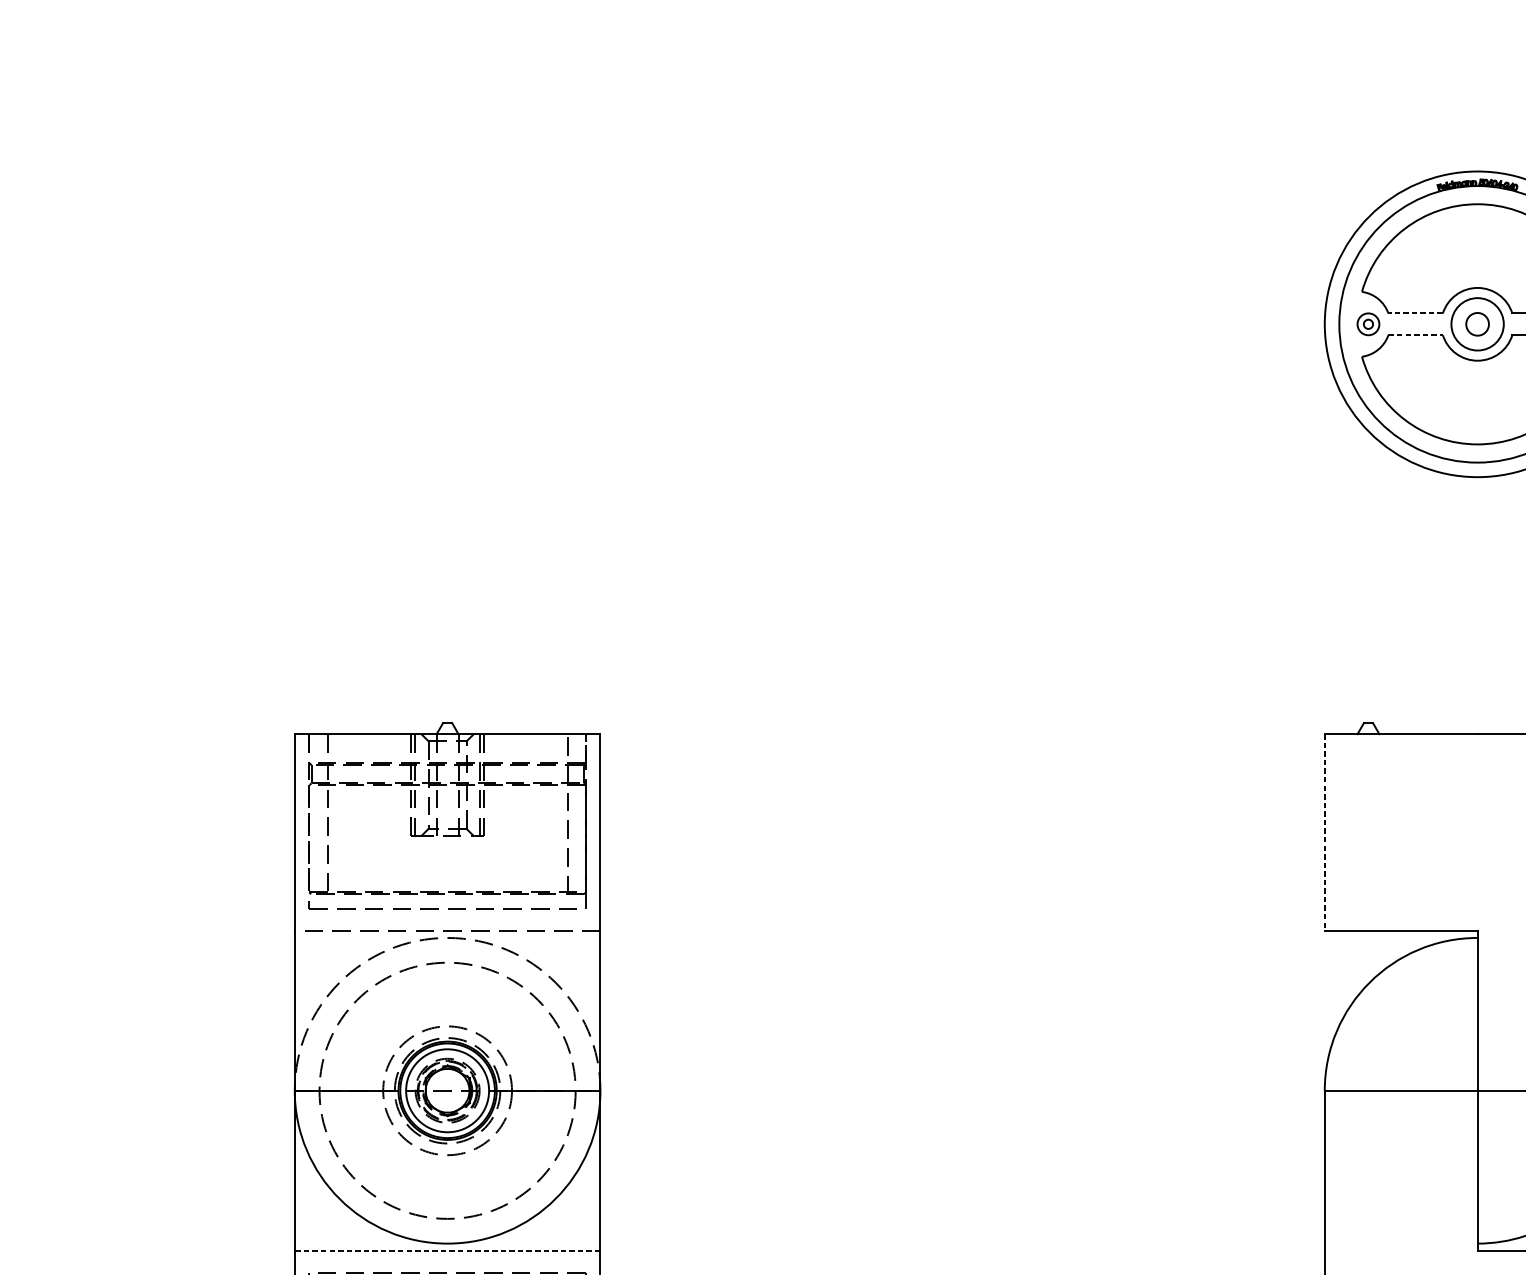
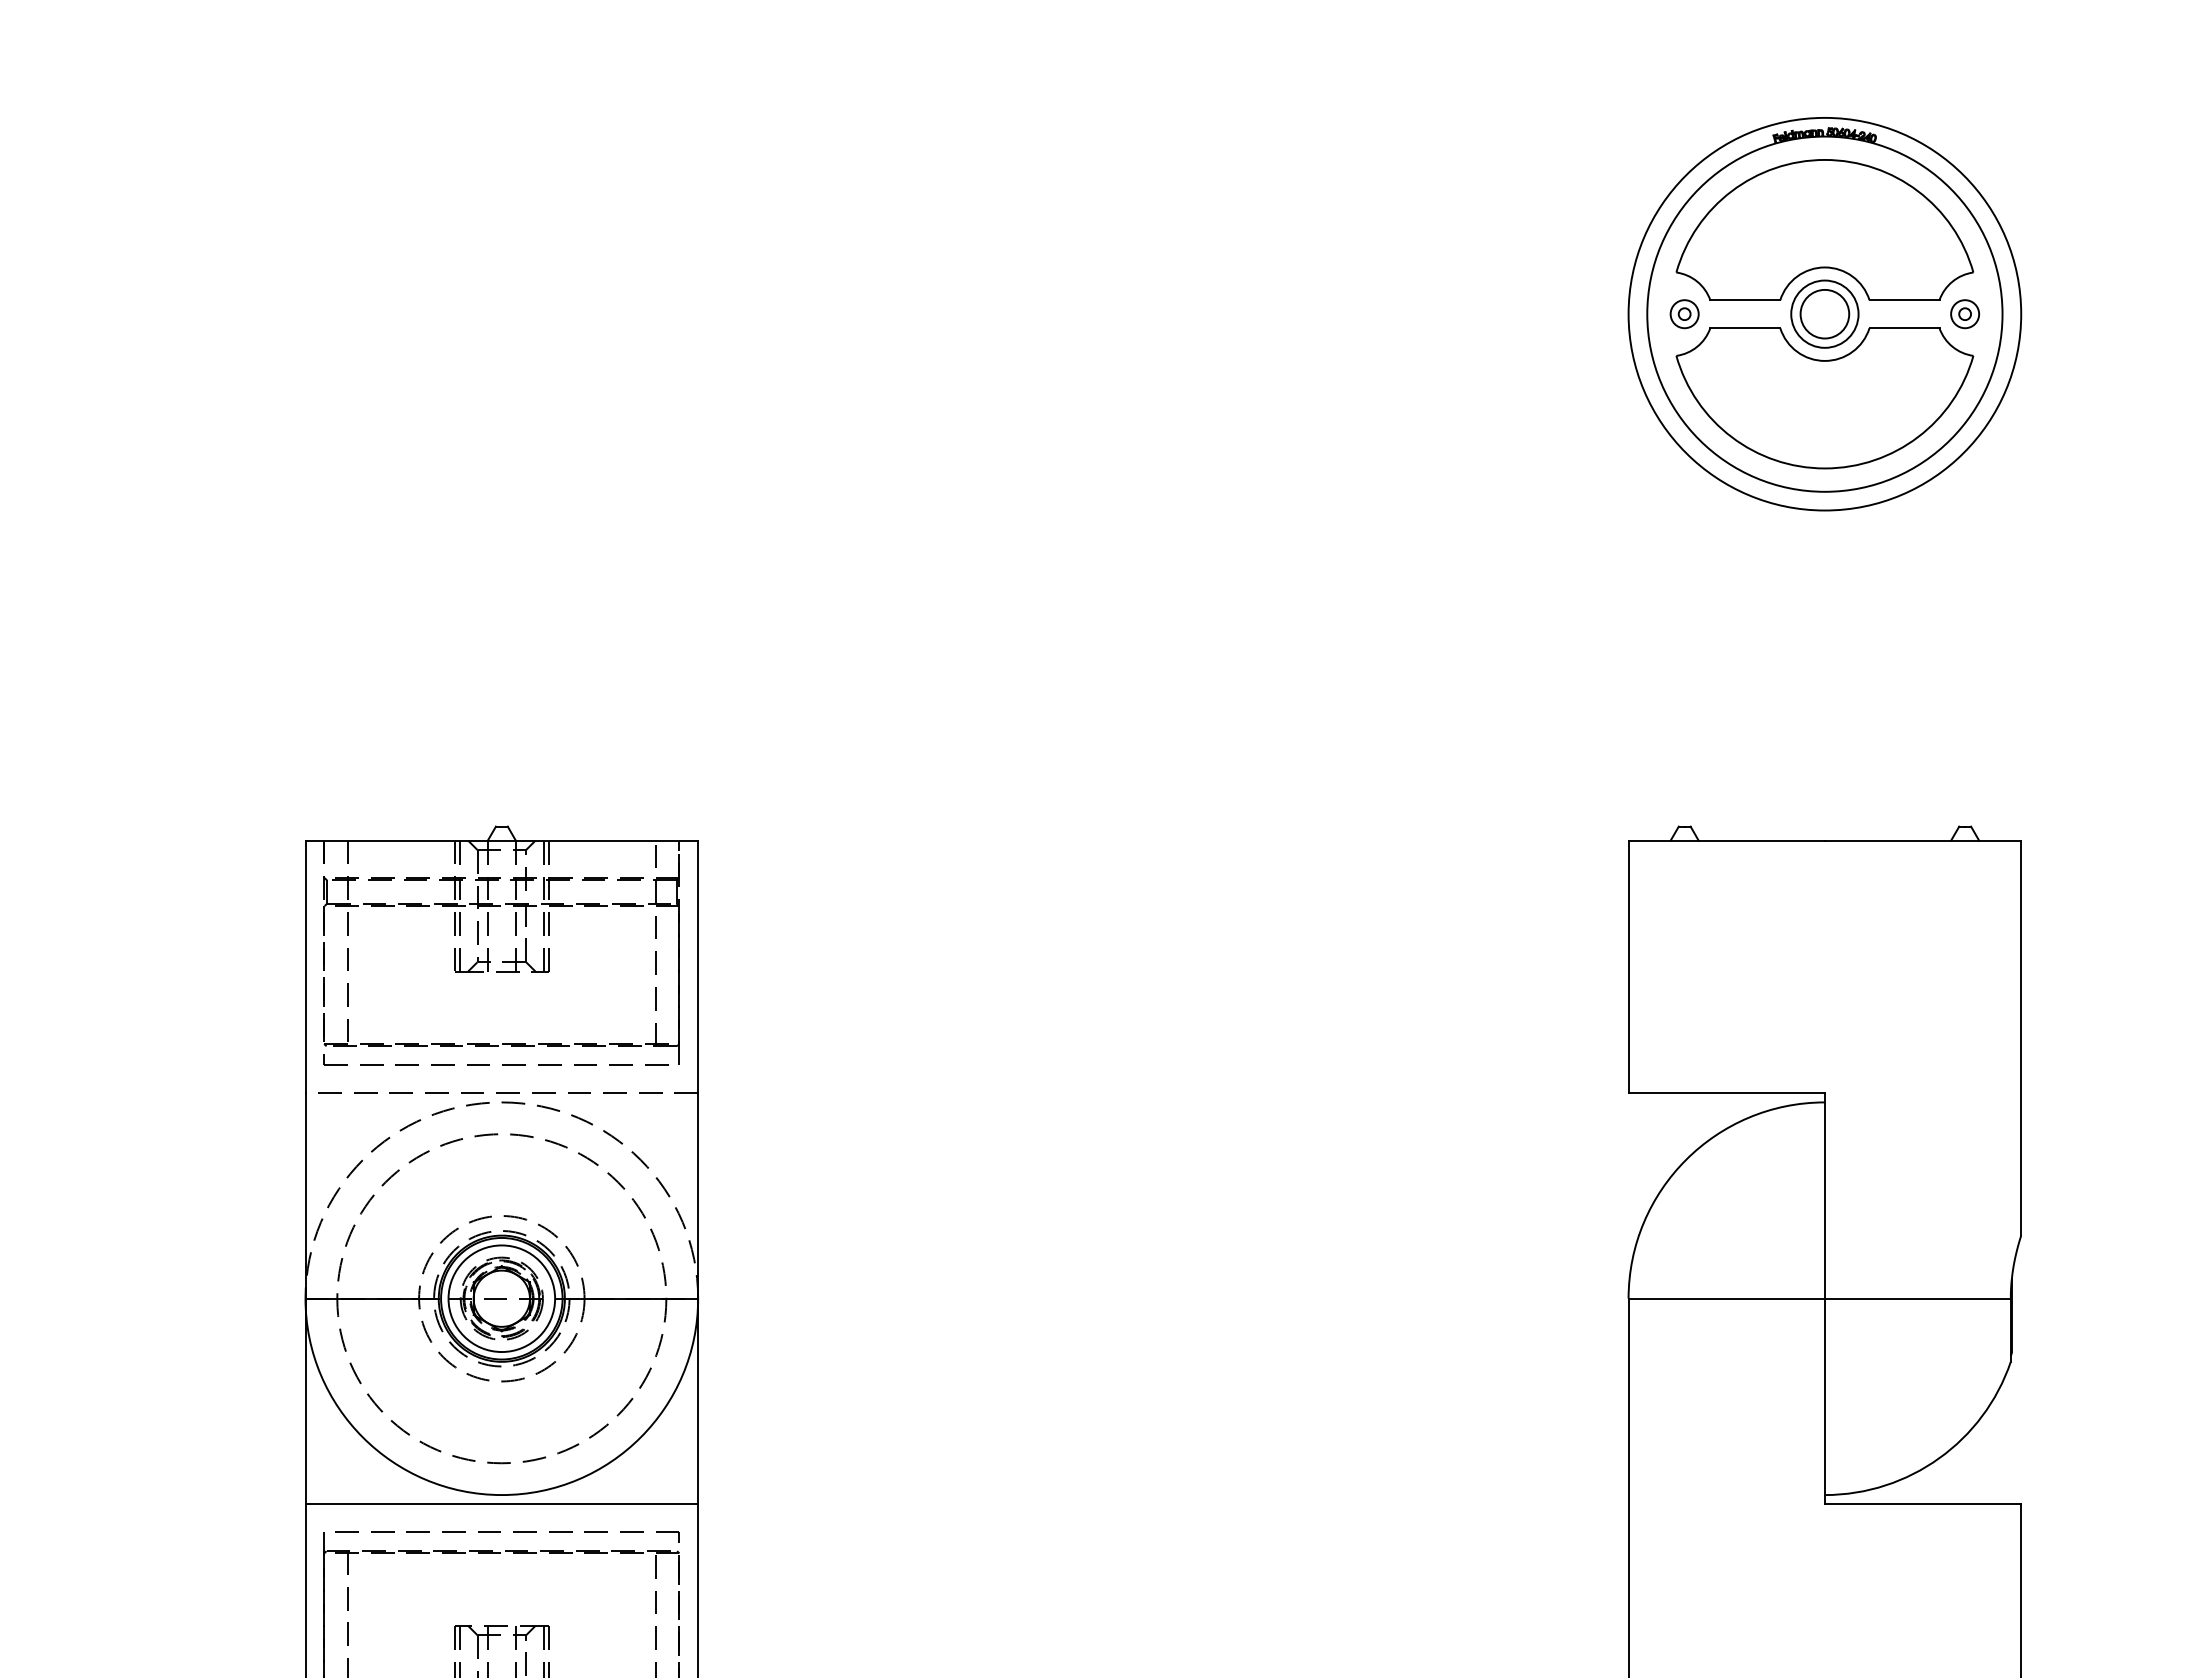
line: (1415, 313) -> (1744, 300), dashed -> solid
circle: (1477, 323) -> (1824, 313), size x1.67
line: (1415, 335) -> (1745, 328), dashed -> solid
line: (1324, 832) -> (1628, 967), dashed -> solid
line: (447, 1250) -> (501, 1504), dashed -> solid

